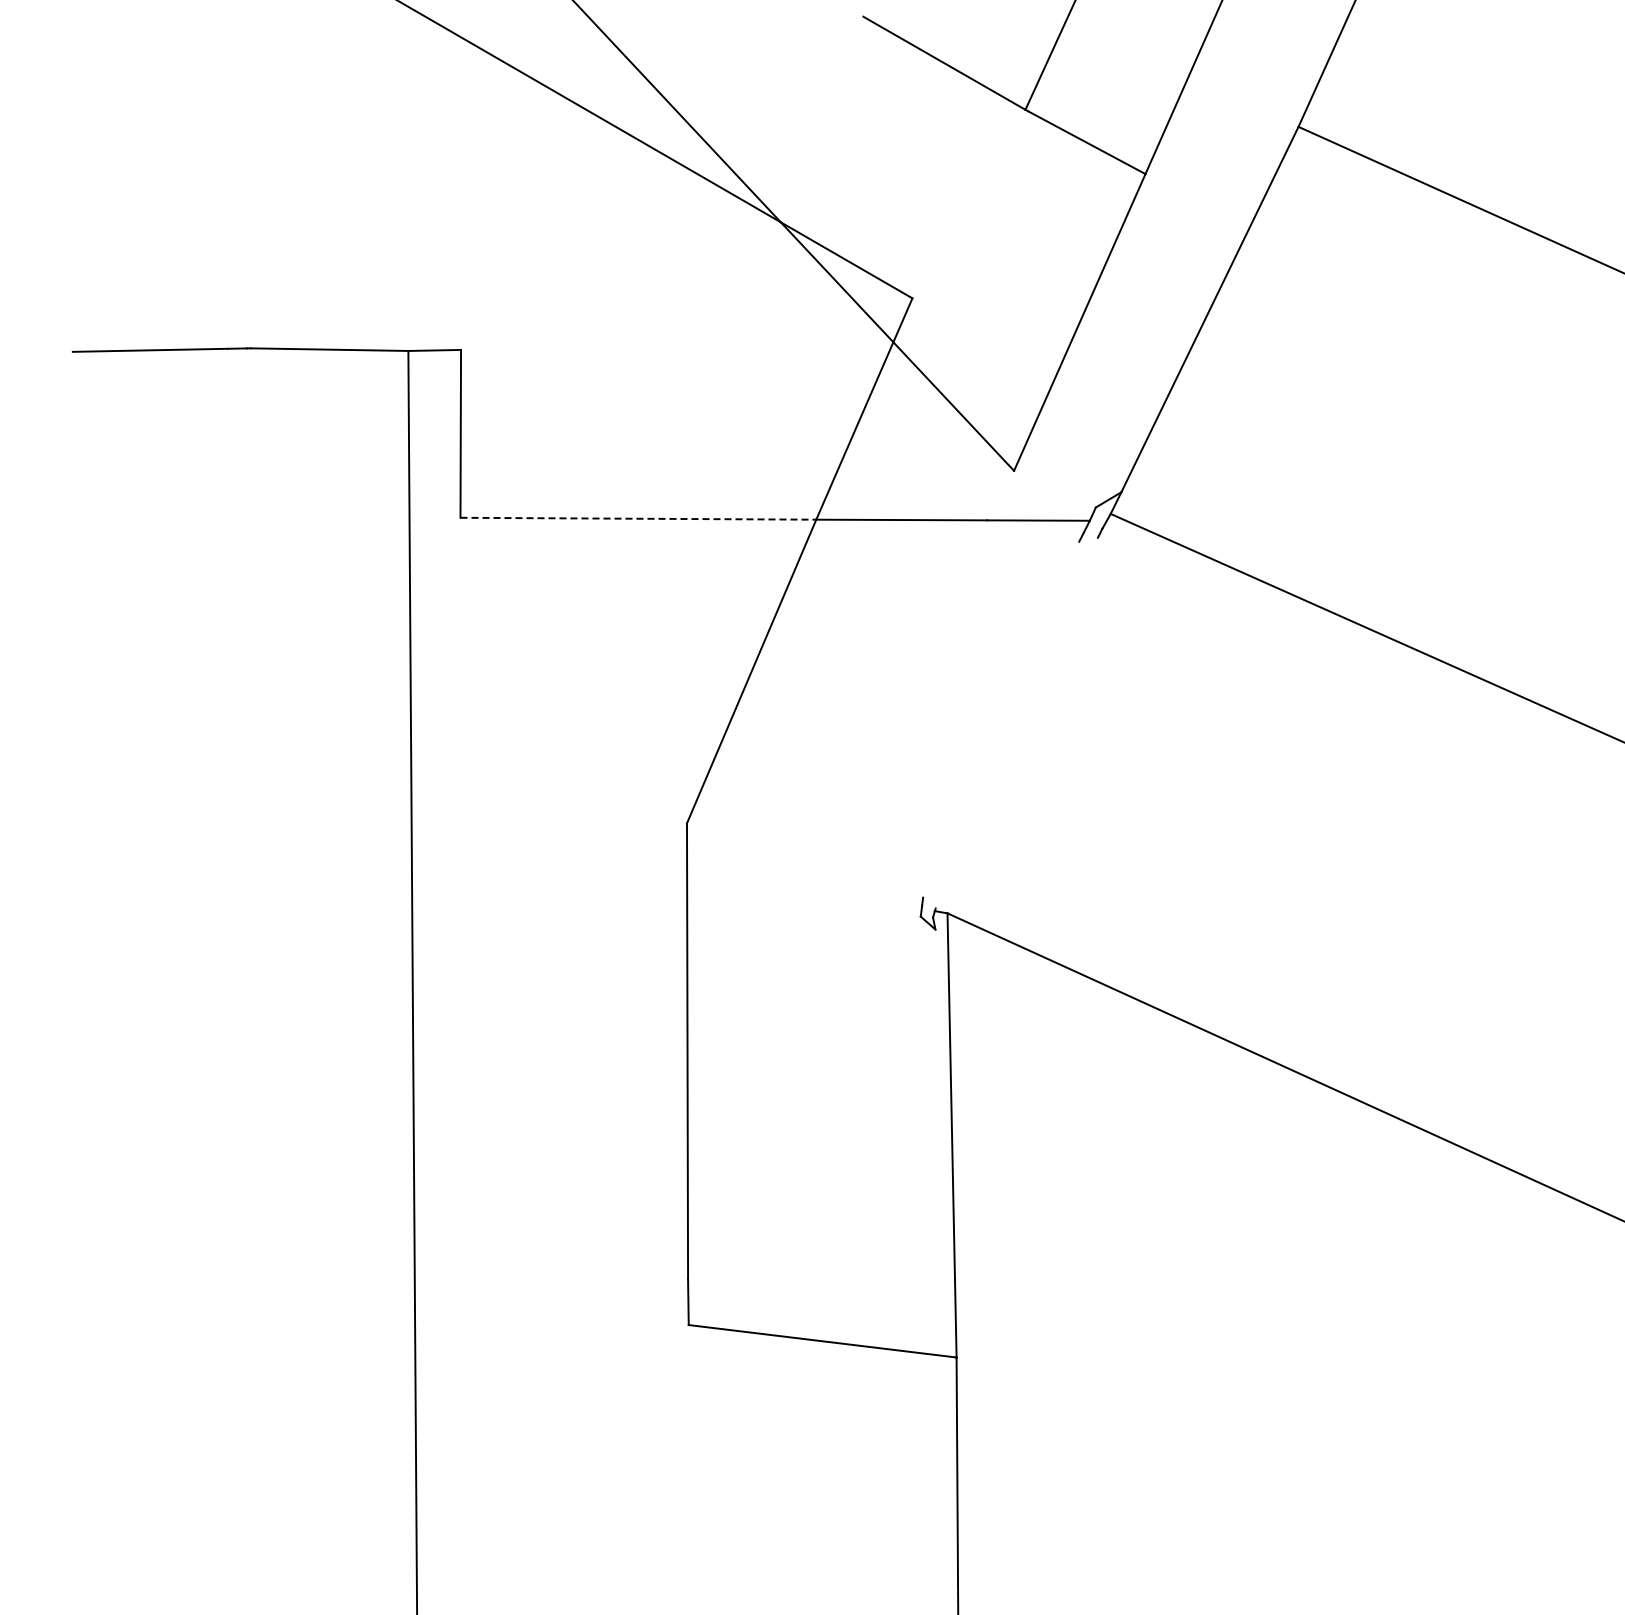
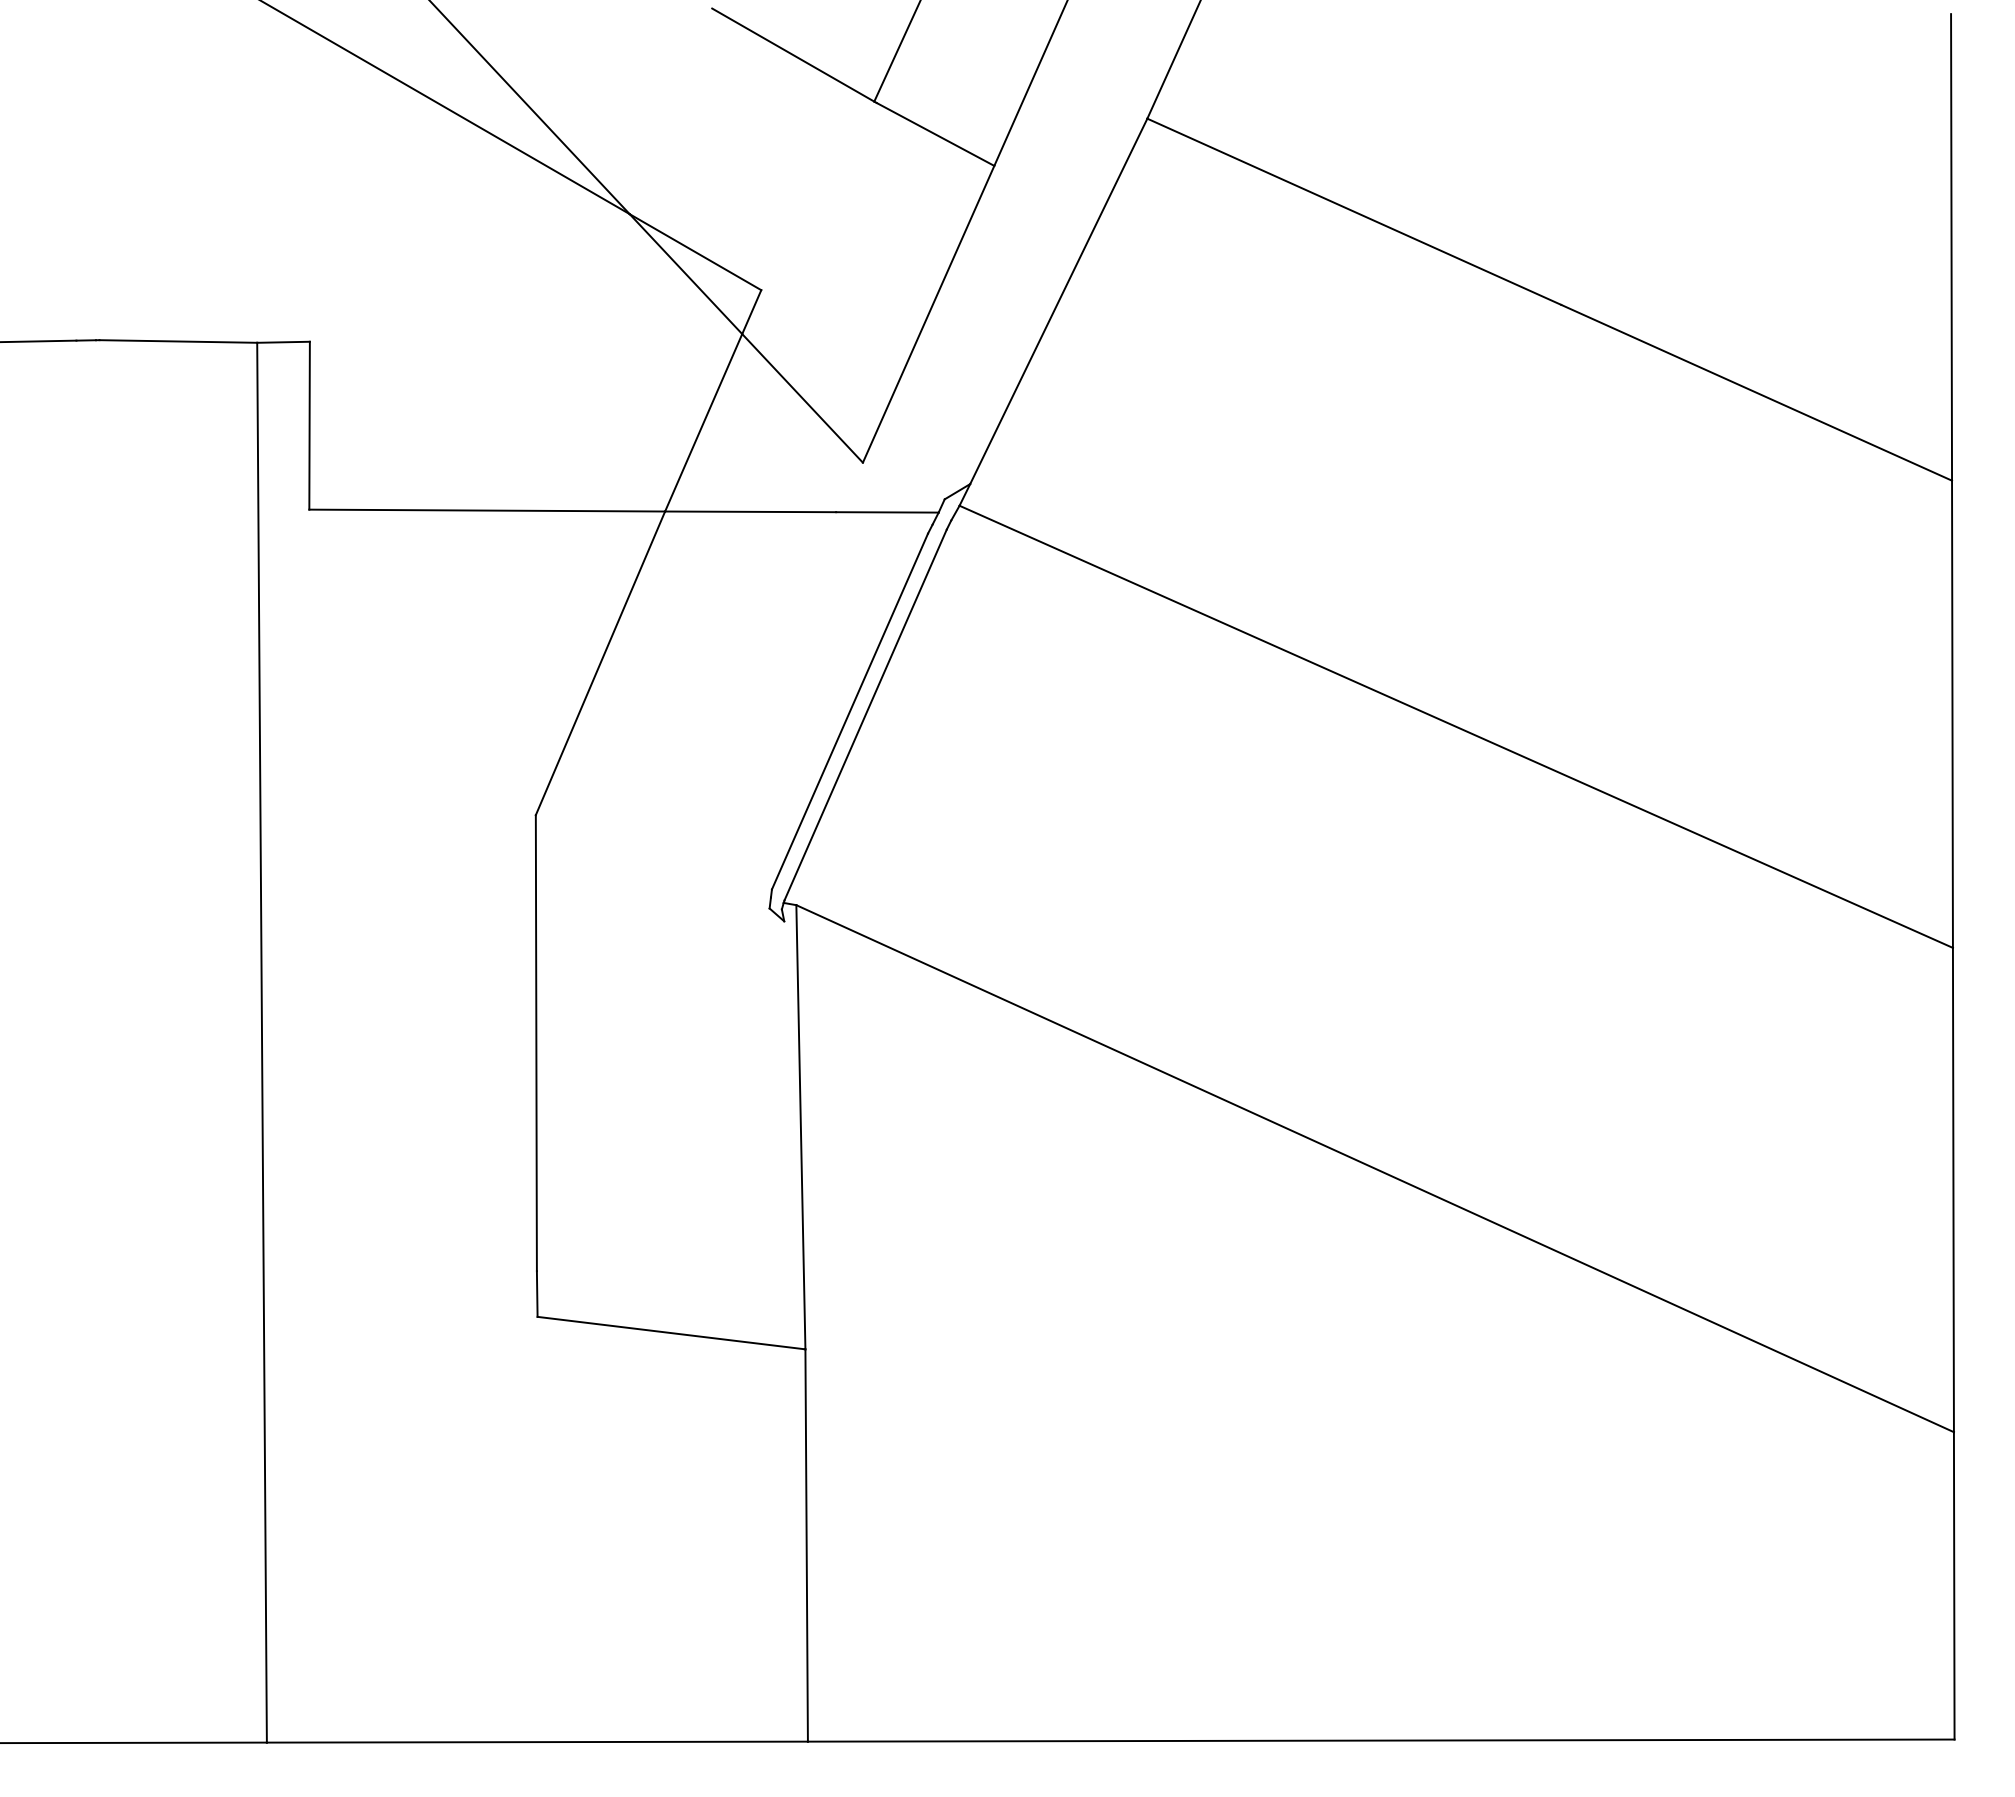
line: (638, 518) -> (487, 510), dashed -> solid
line: (1000, 719) -> (849, 711), added
line: (1016, 722) -> (865, 714), added

